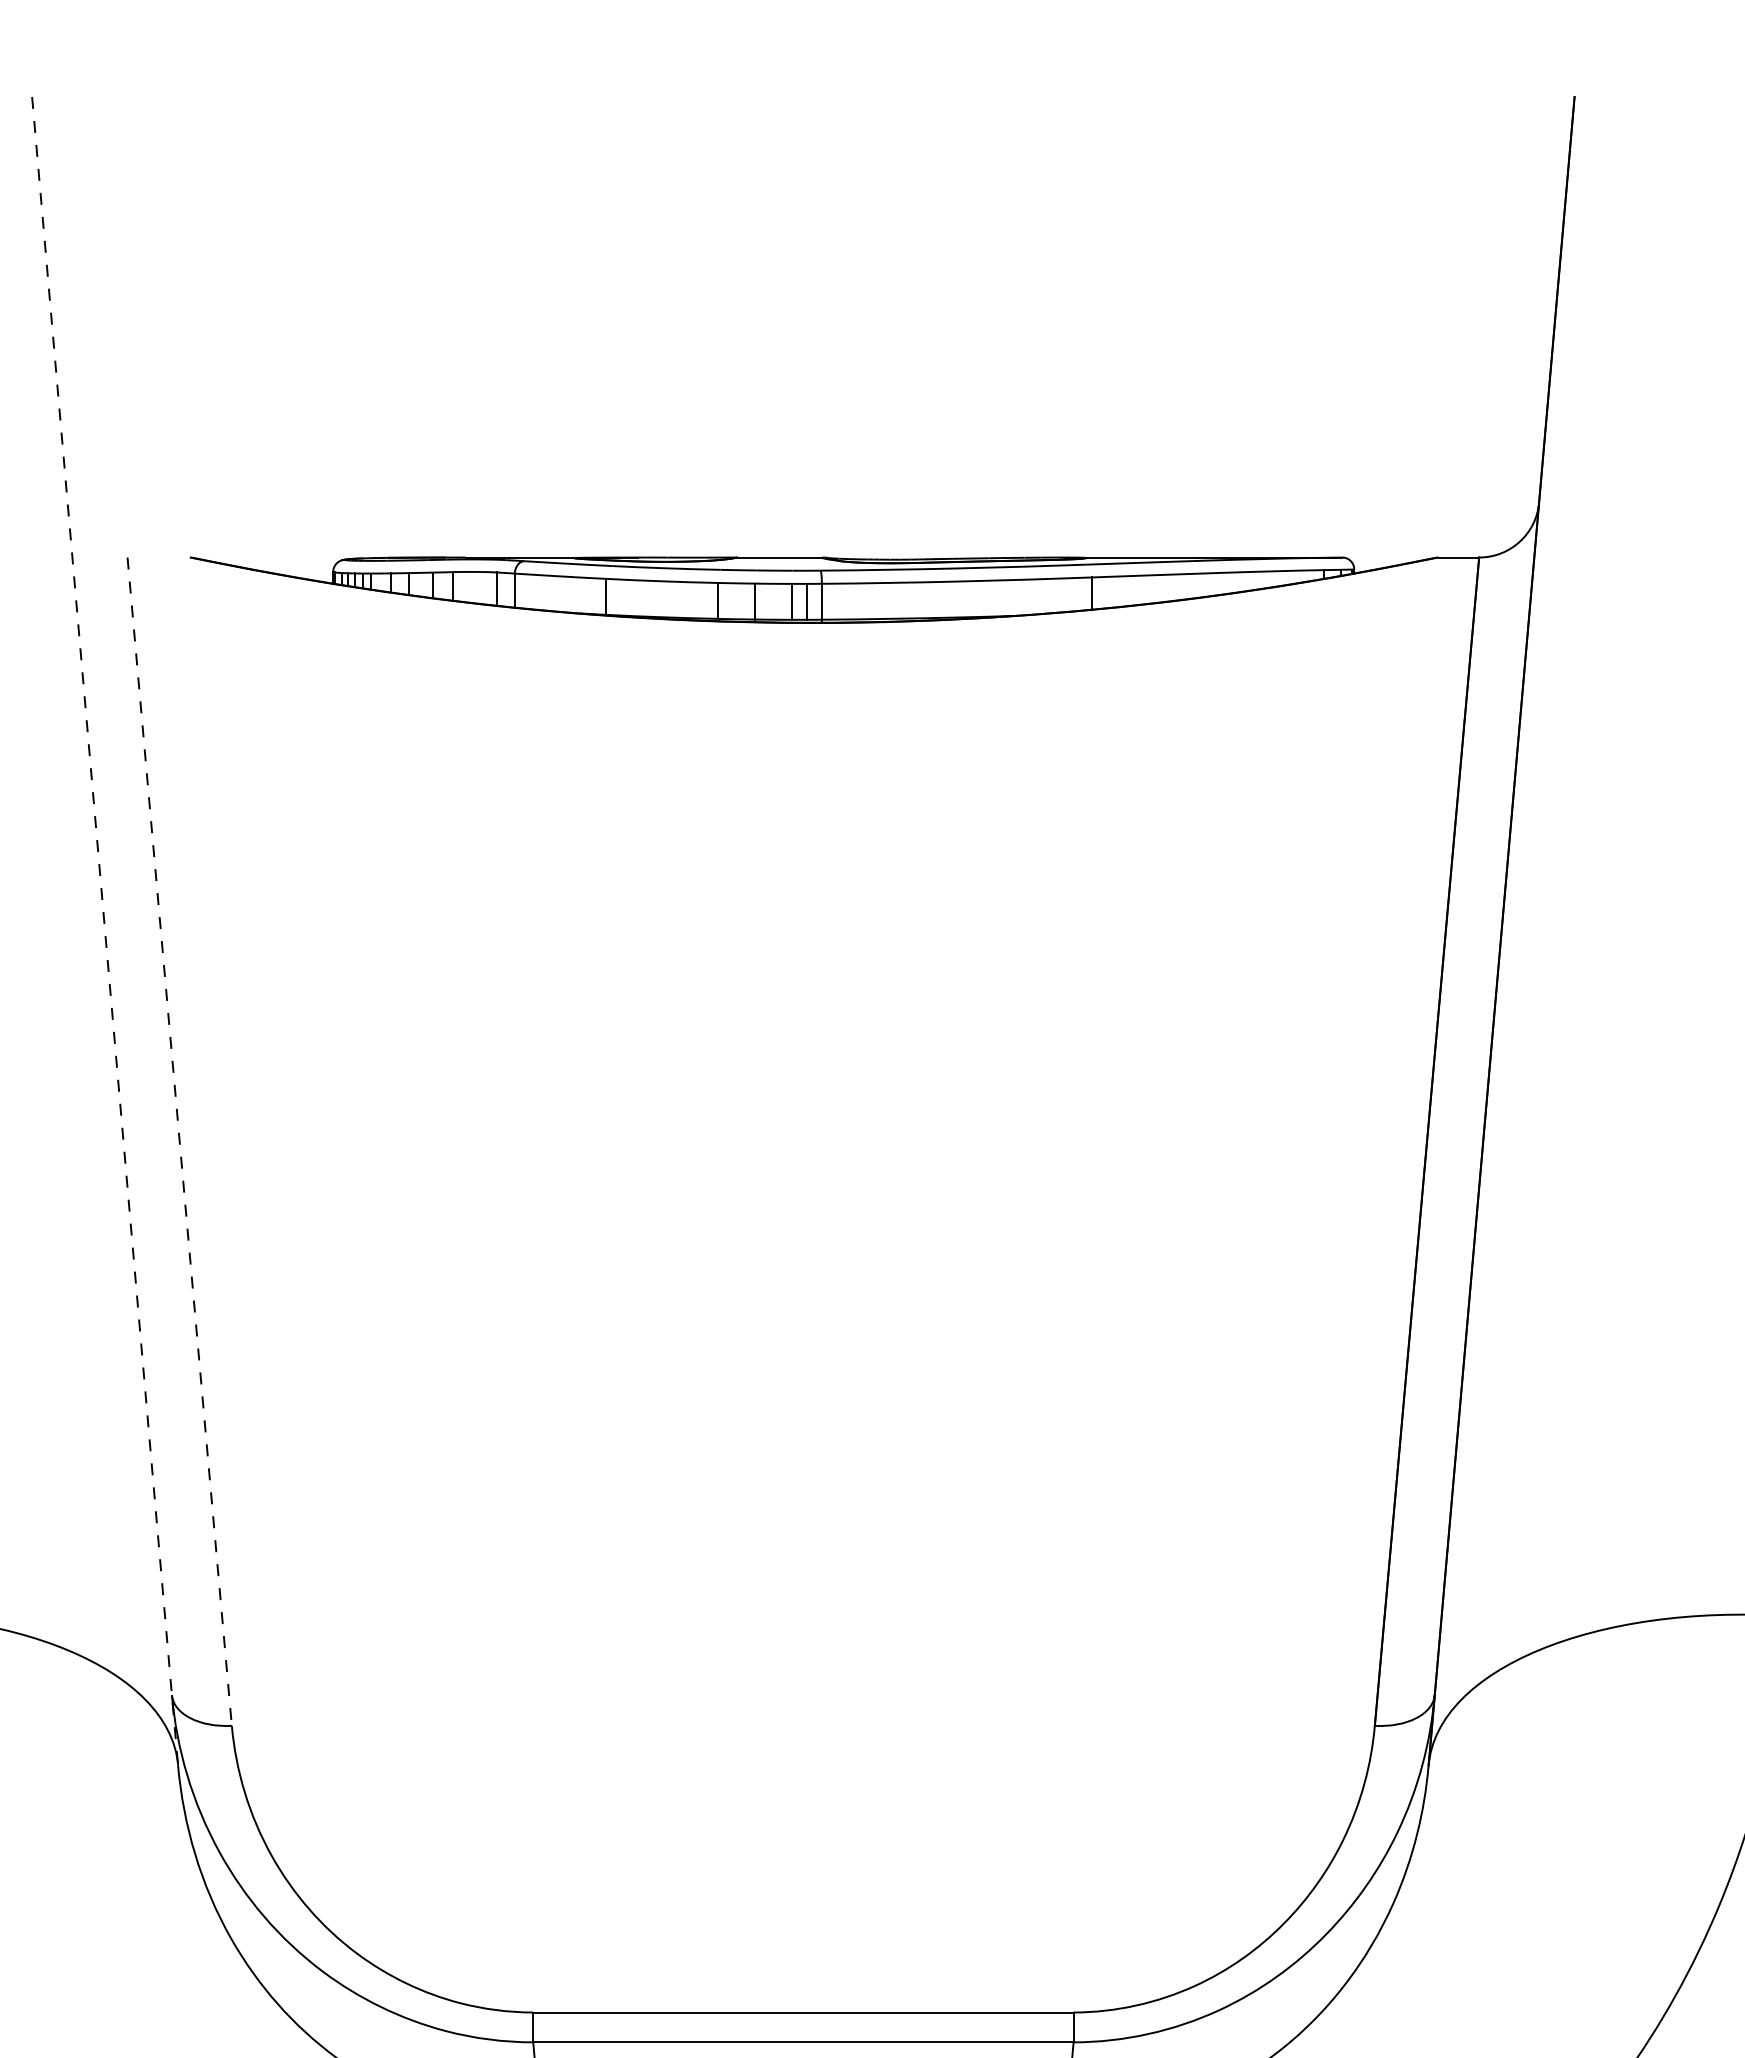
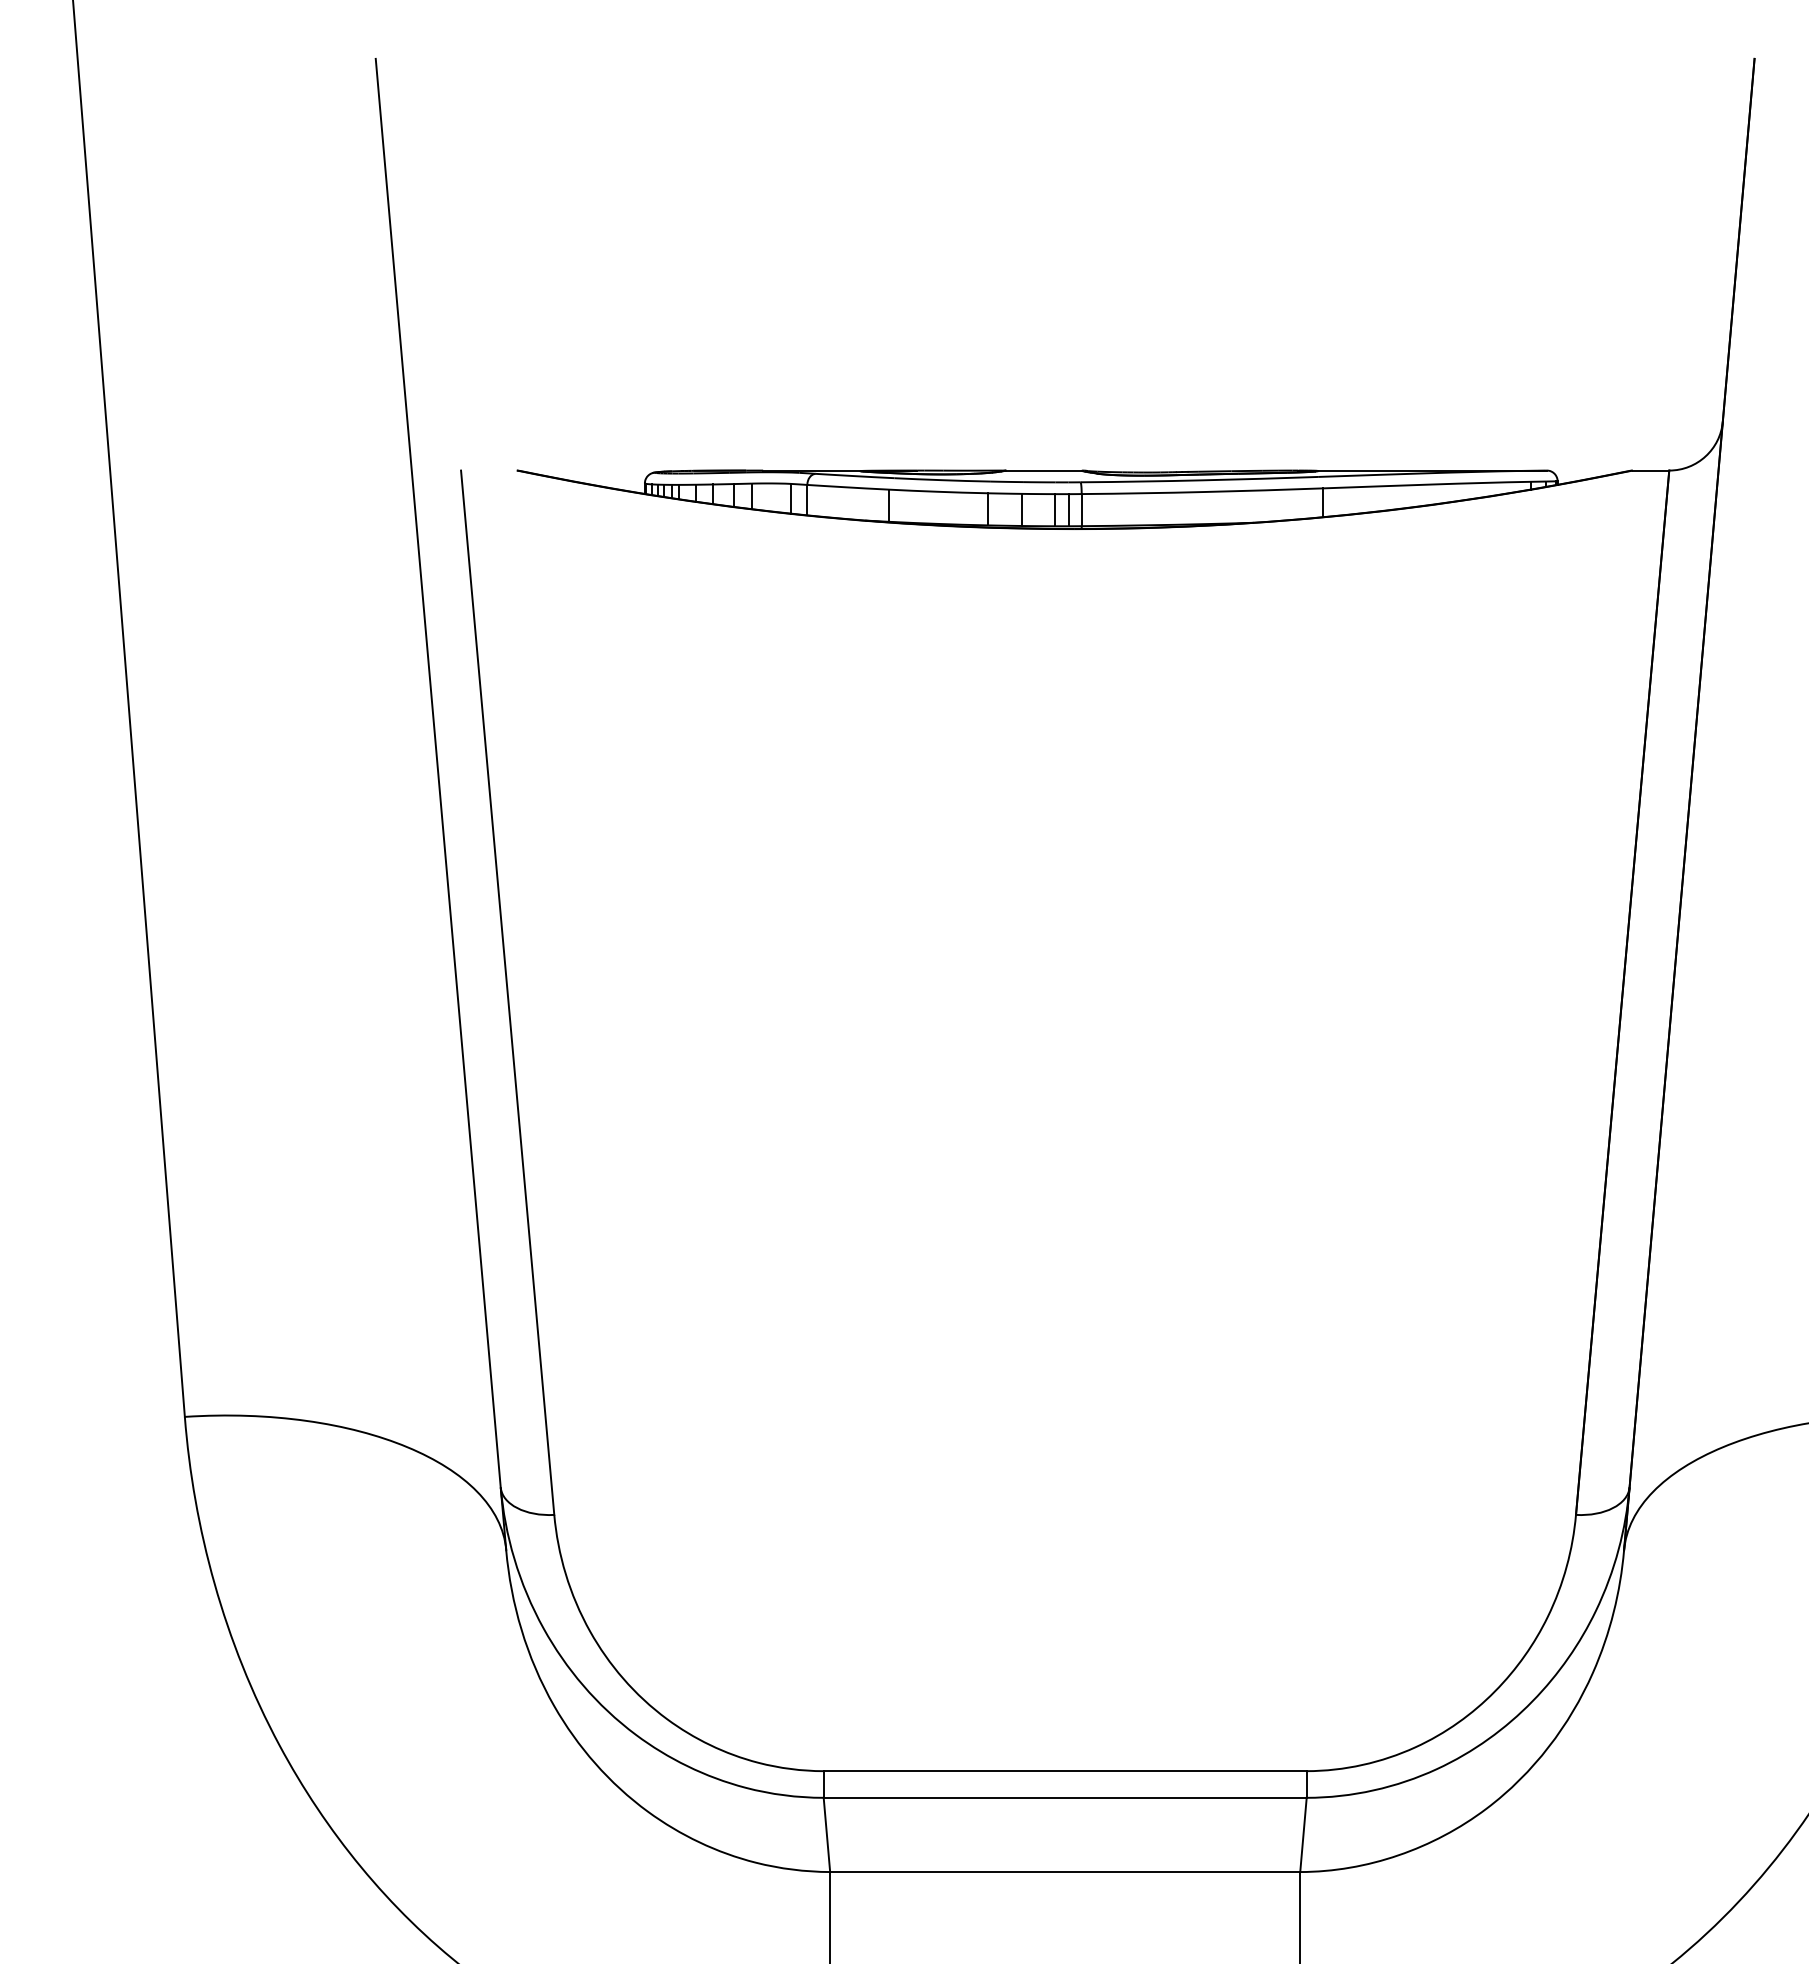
line: (104, 931) -> (440, 804), dashed -> solid
line: (179, 1142) -> (507, 993), dashed -> solid

